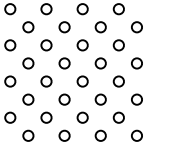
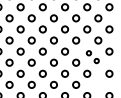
part: (109, 71) -> (92, 56), size x0.7
circle: (119, 117) -> (98, 84), removed

